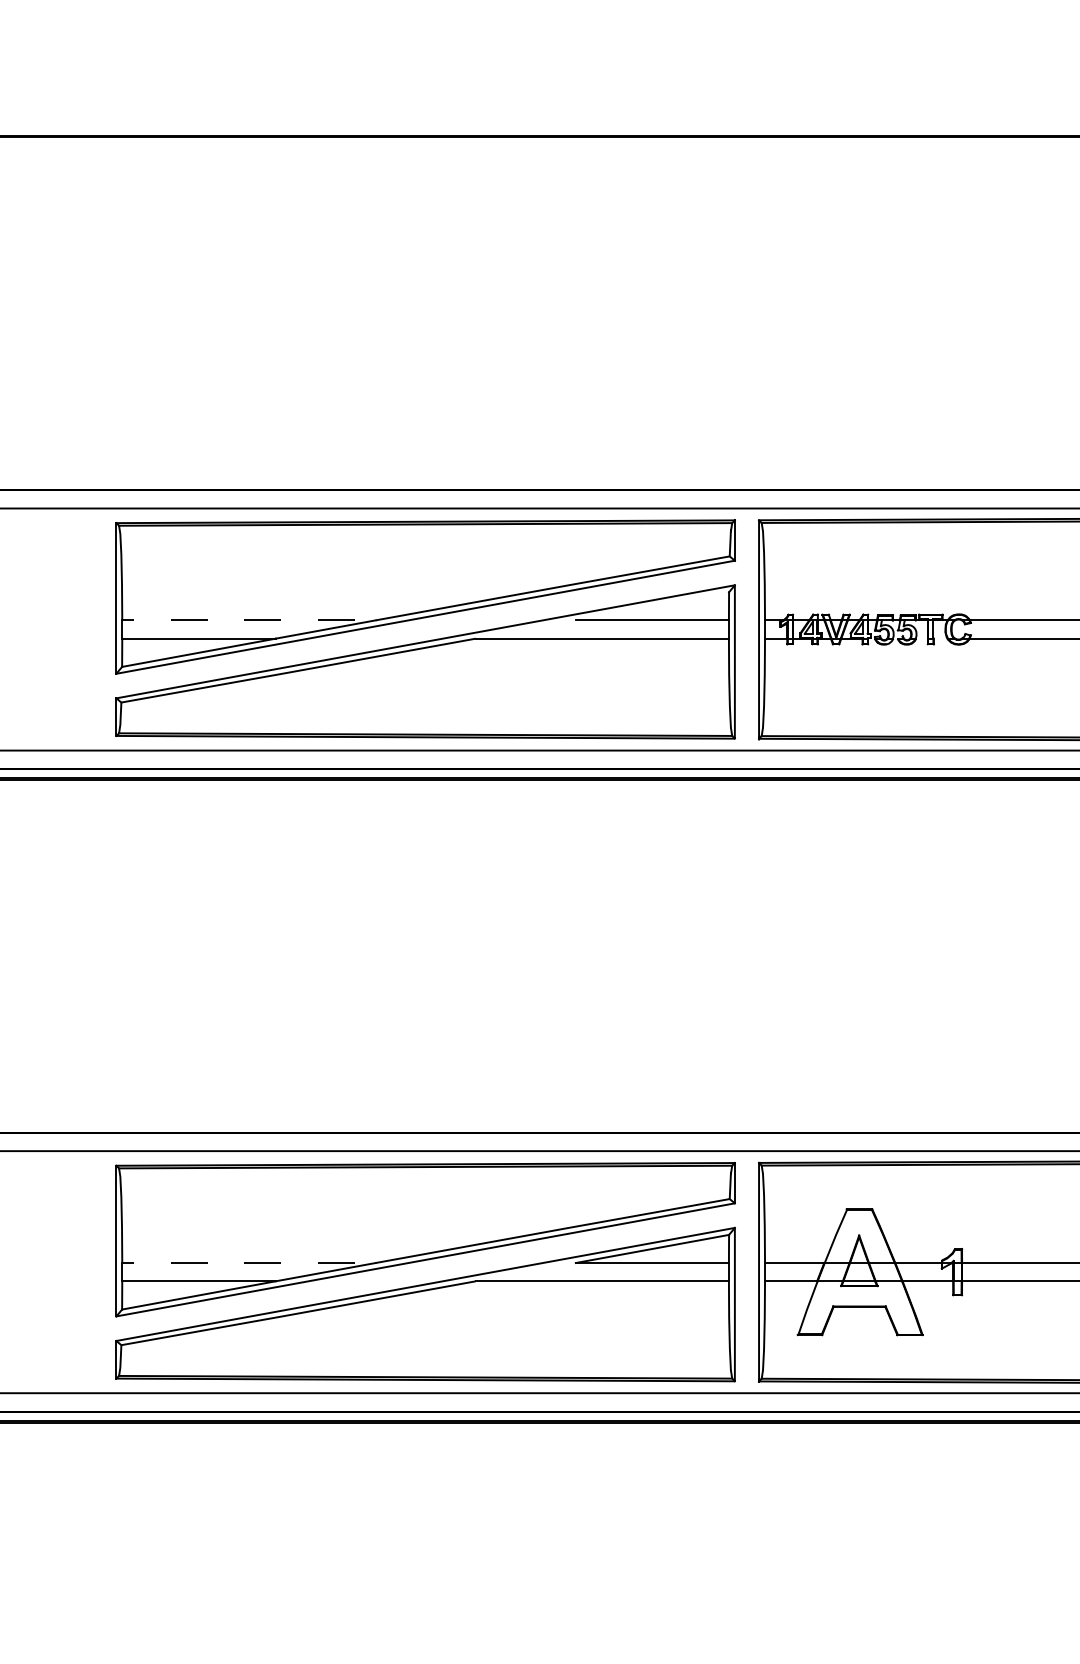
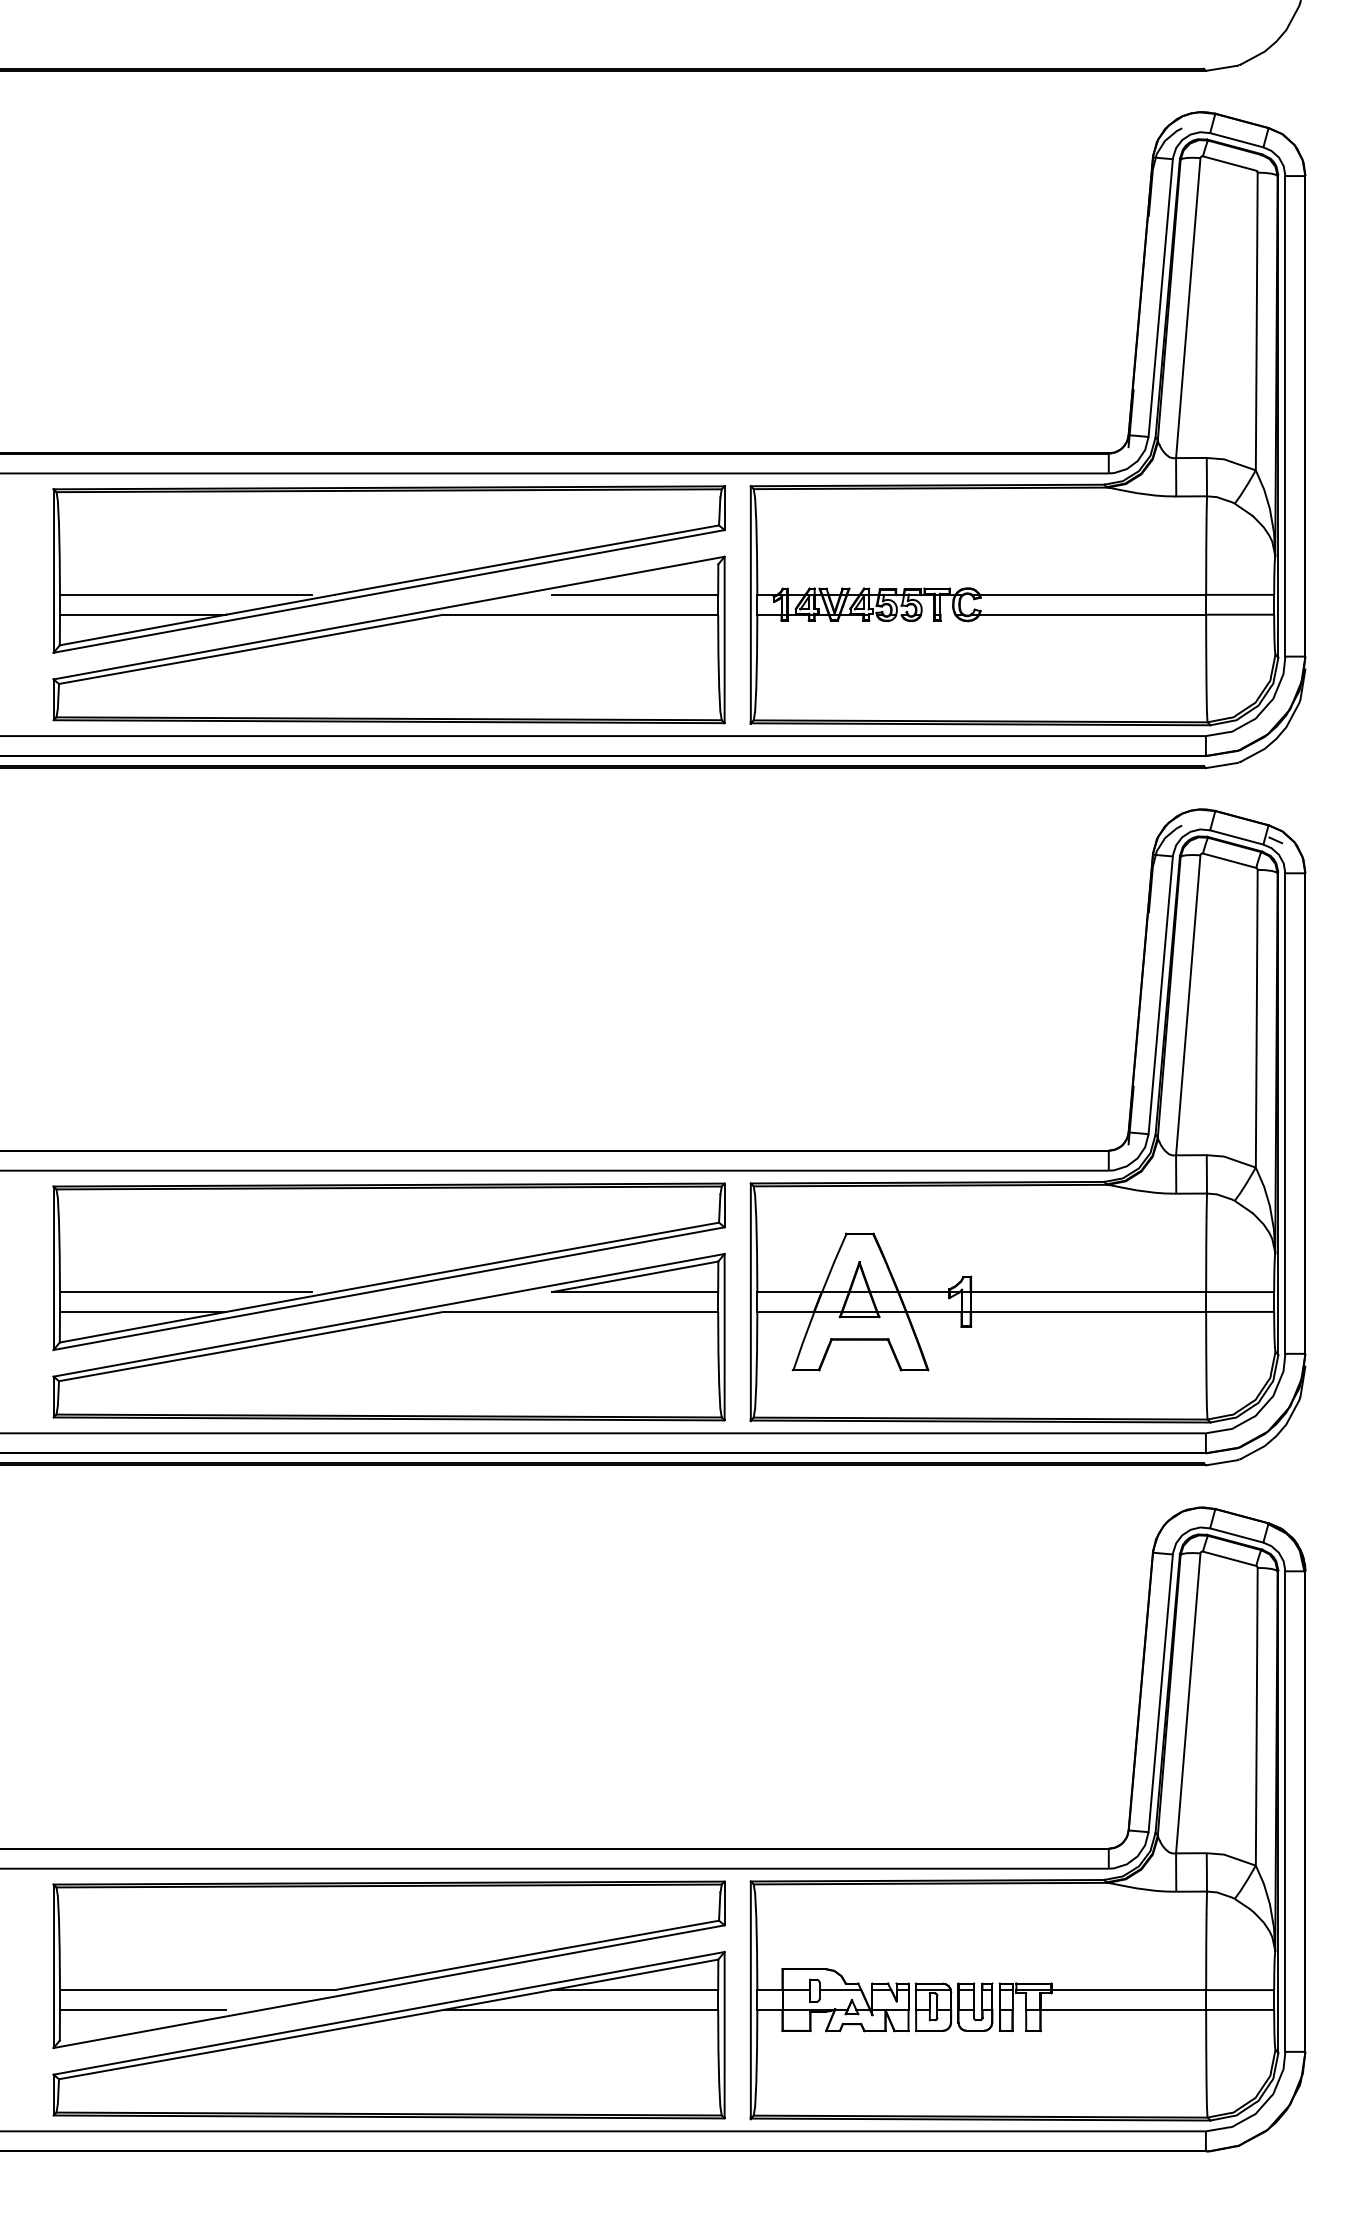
line: (237, 620) -> (185, 594), dashed -> solid
line: (237, 1263) -> (185, 1292), dashed -> solid

